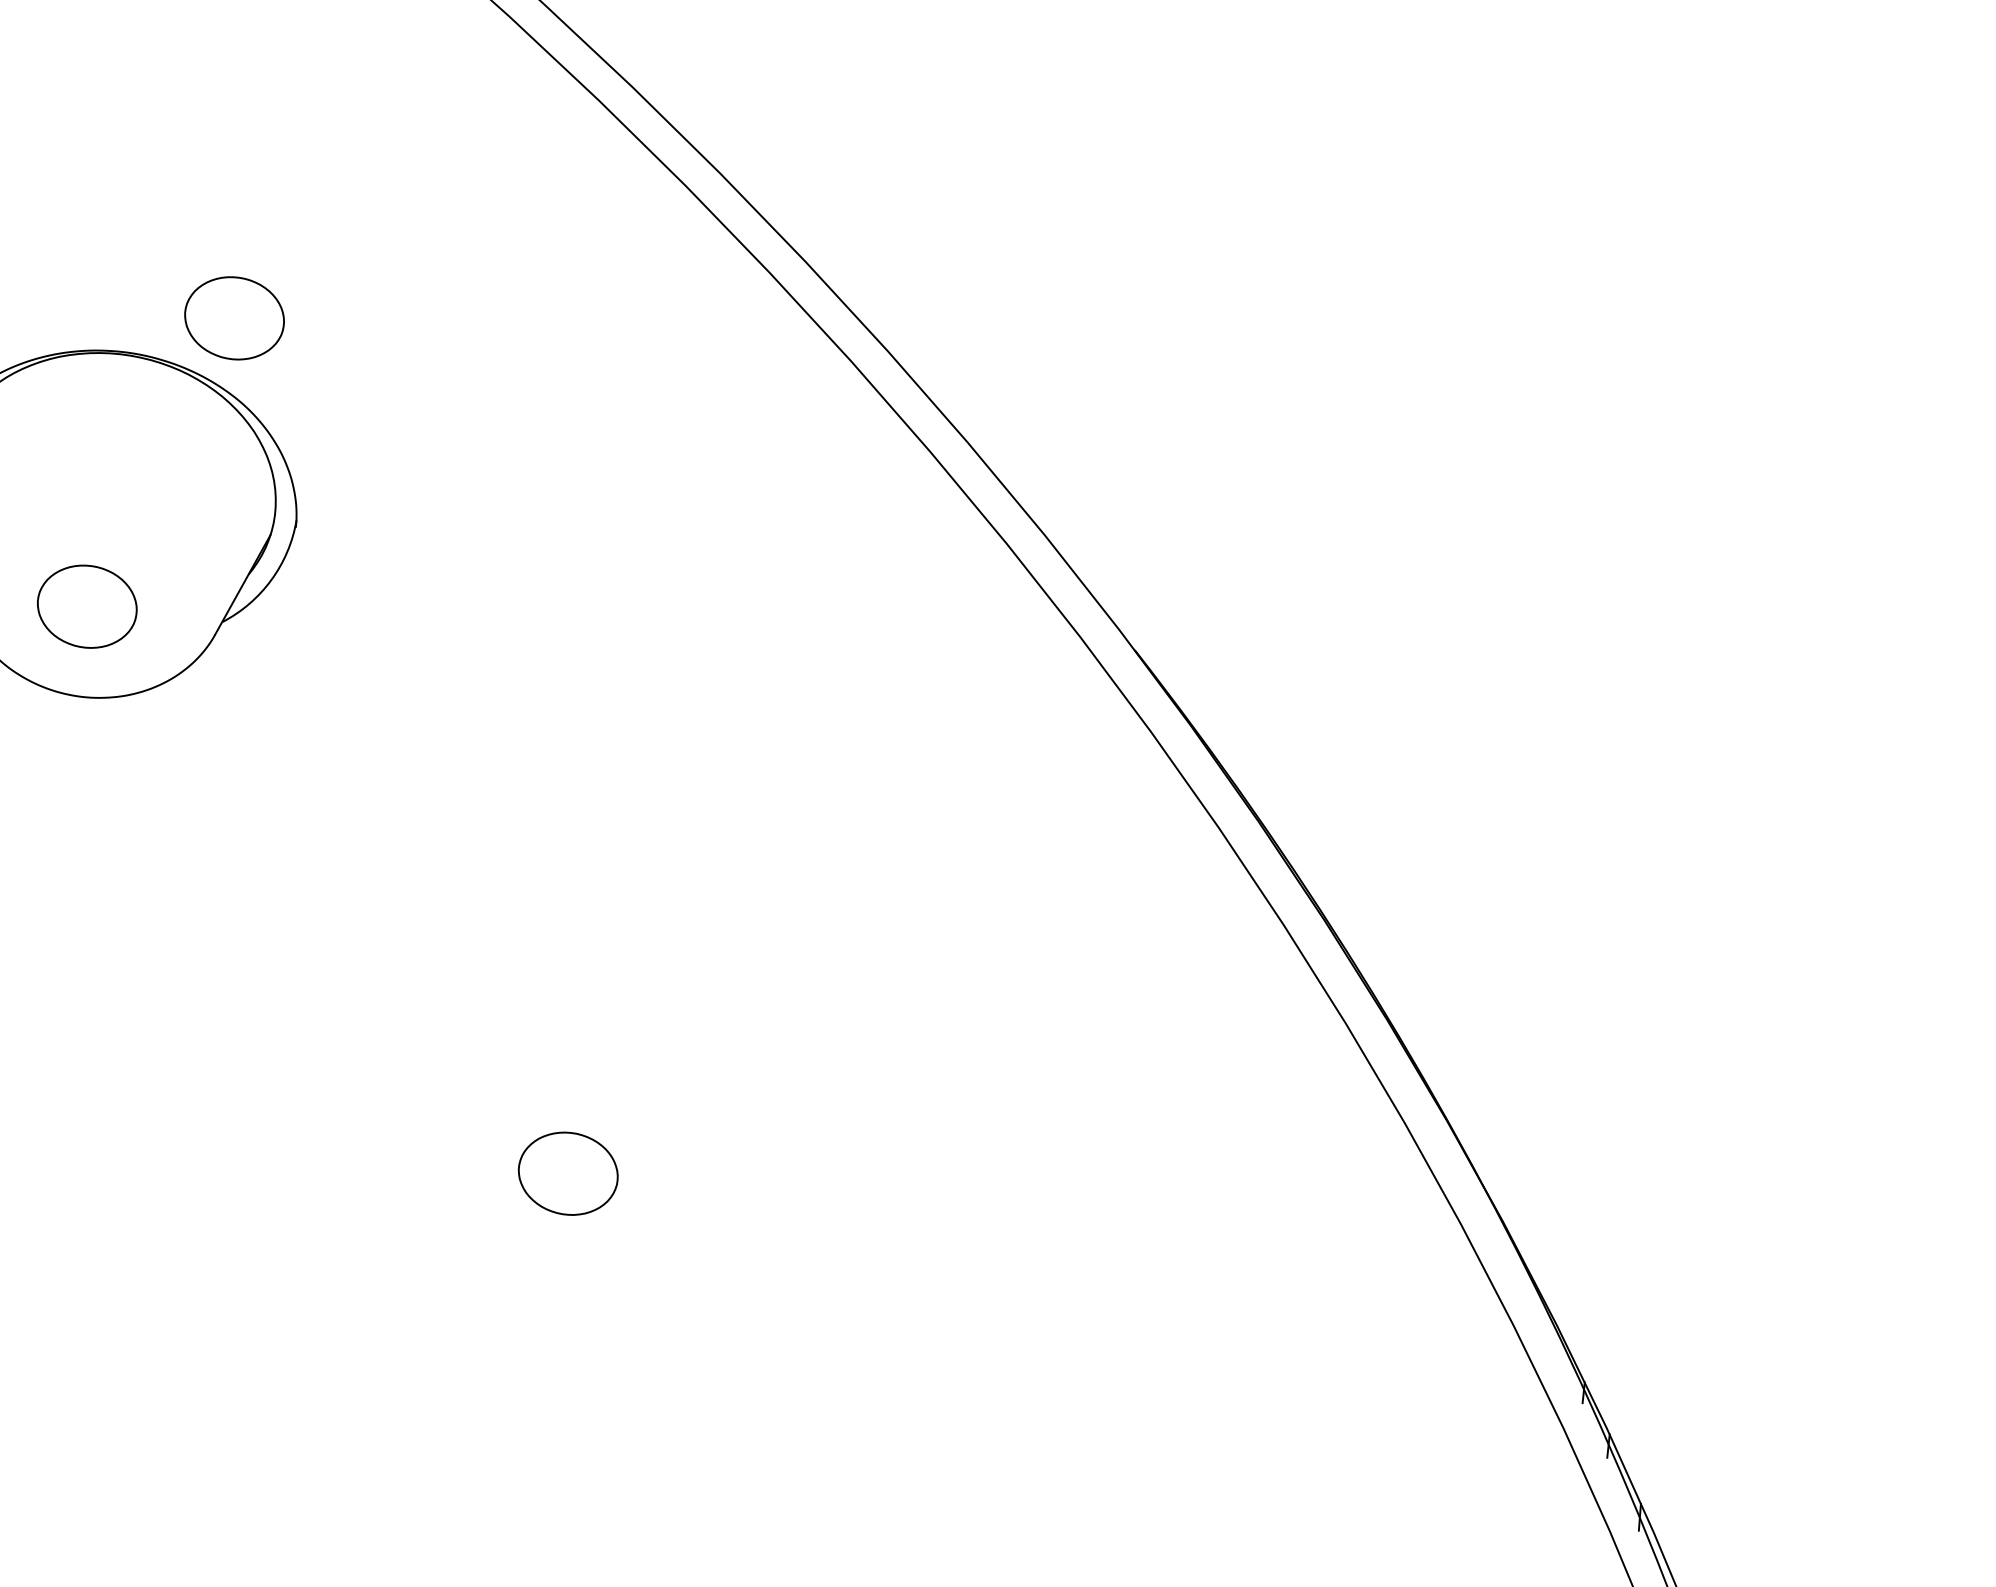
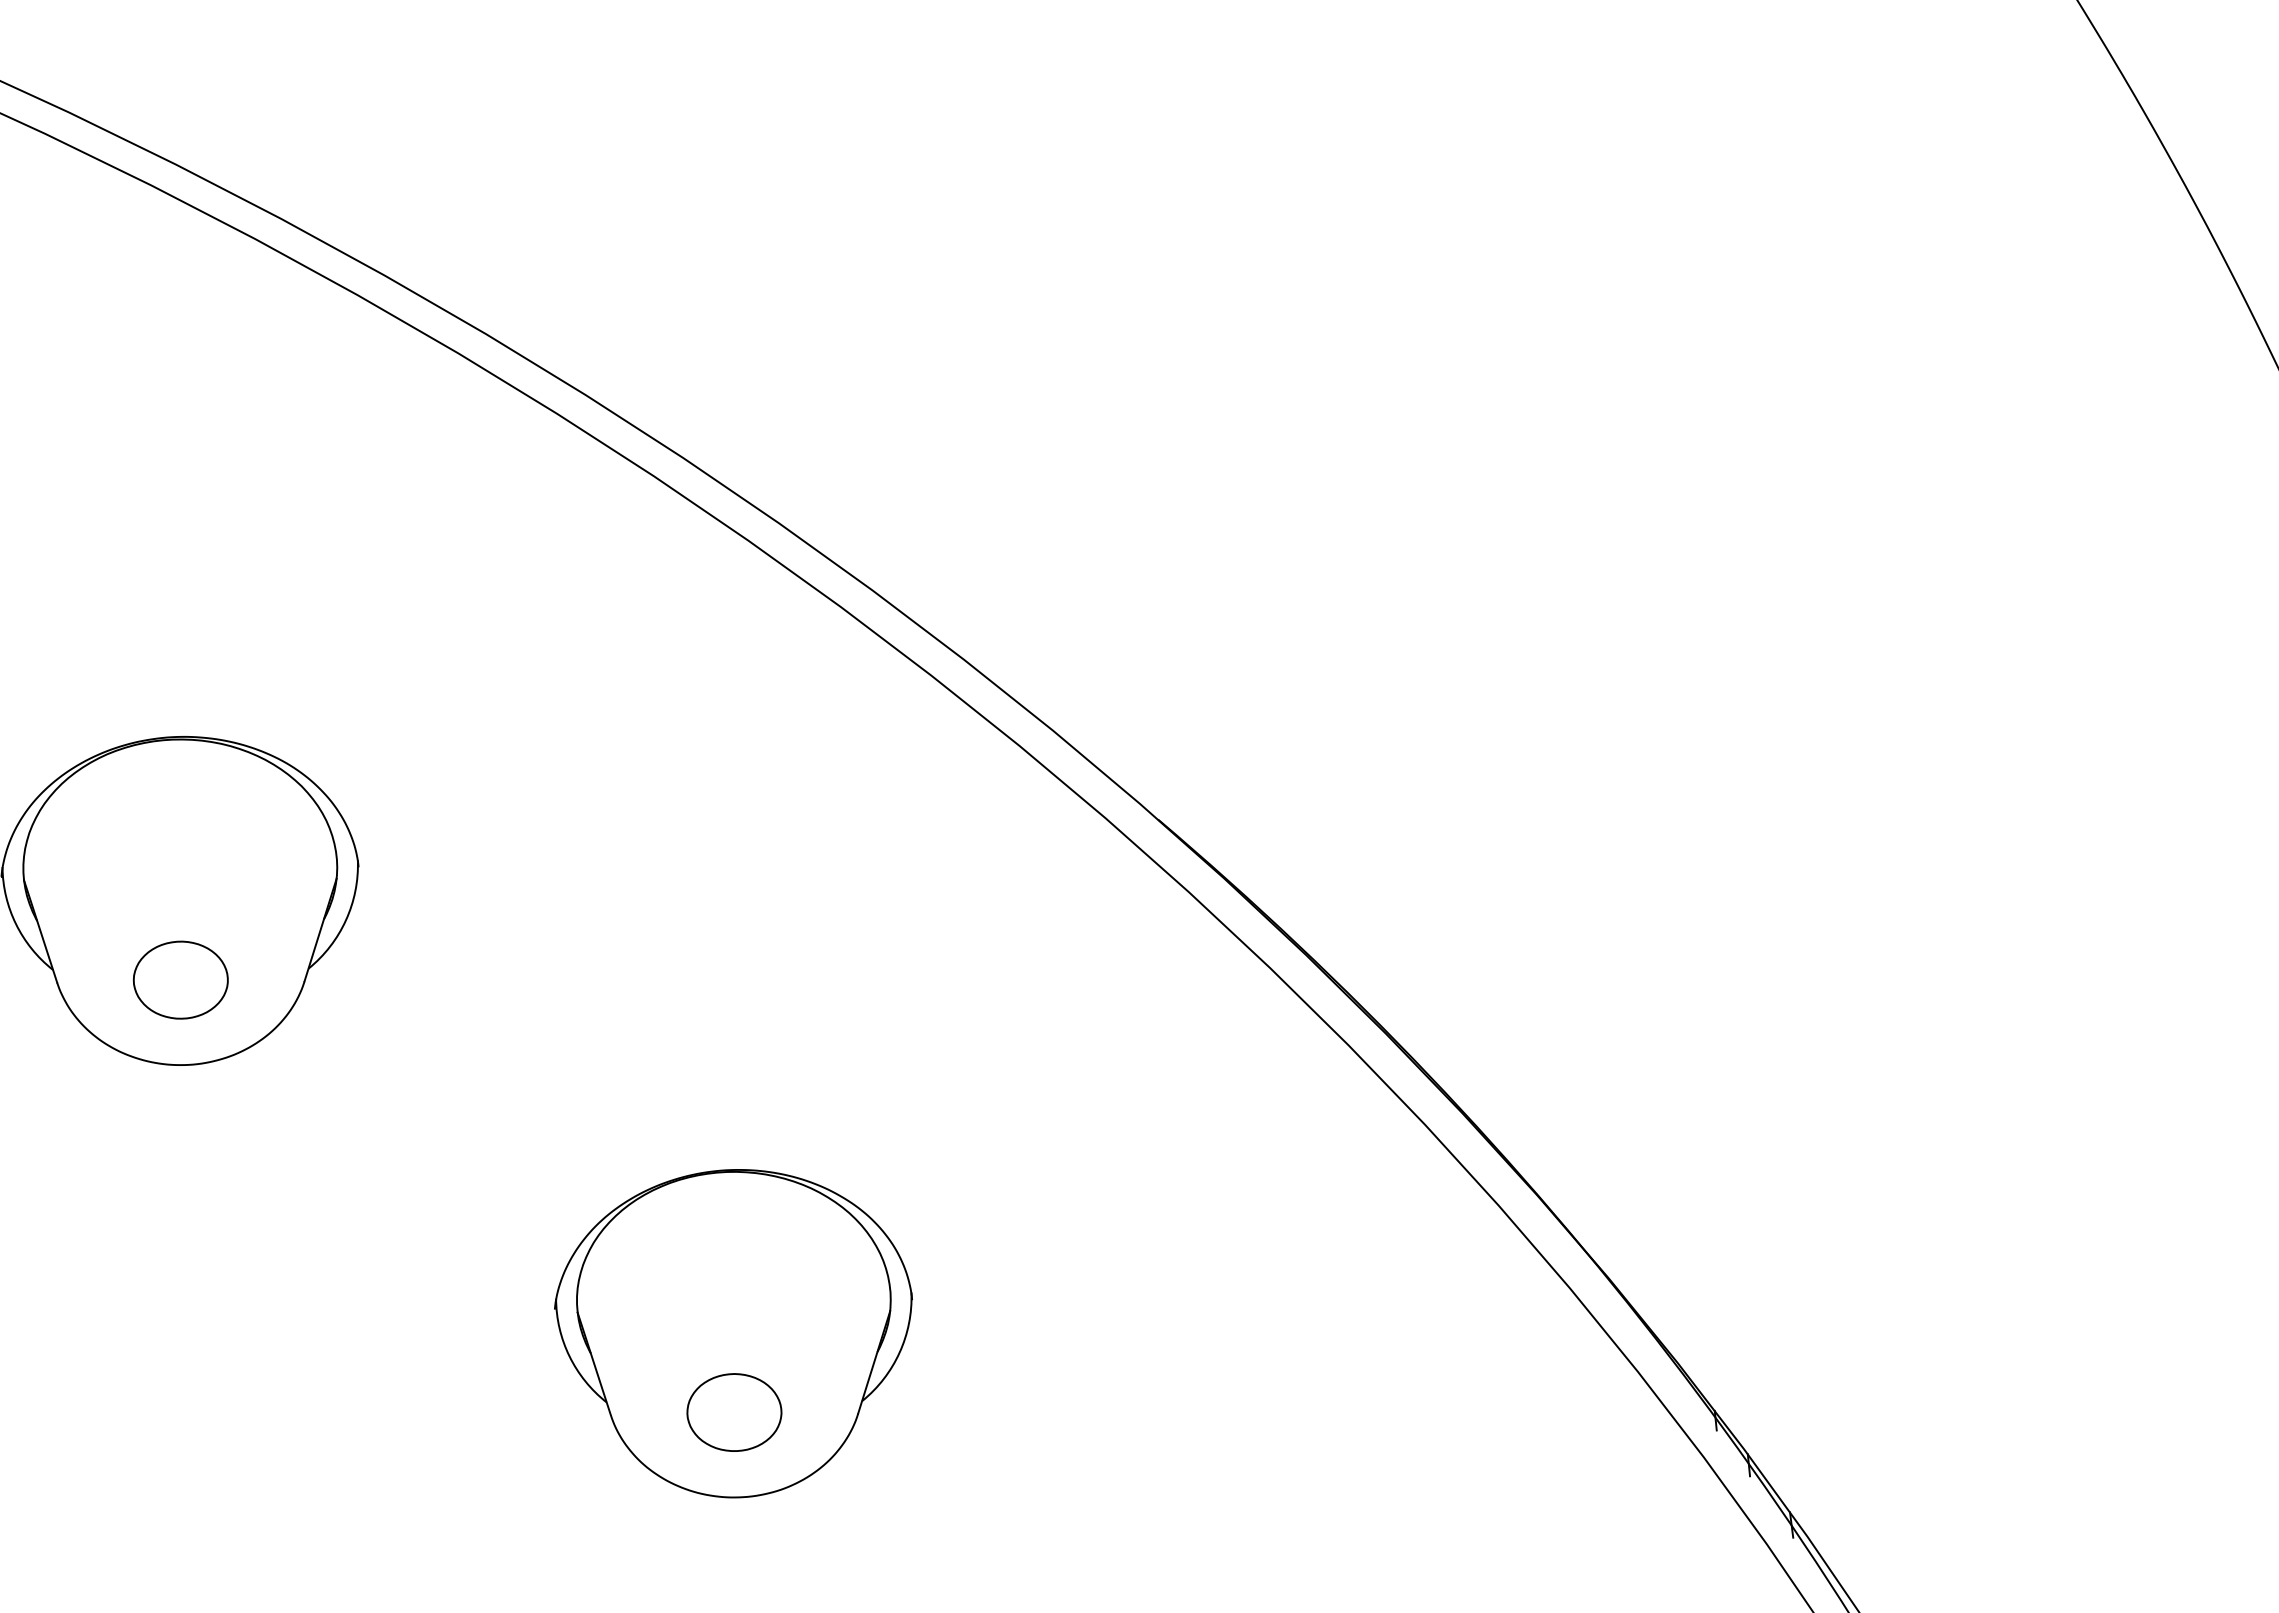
part: (234, 317) -> (261, 684), removed
part: (584, 1091) -> (733, 1333), added

